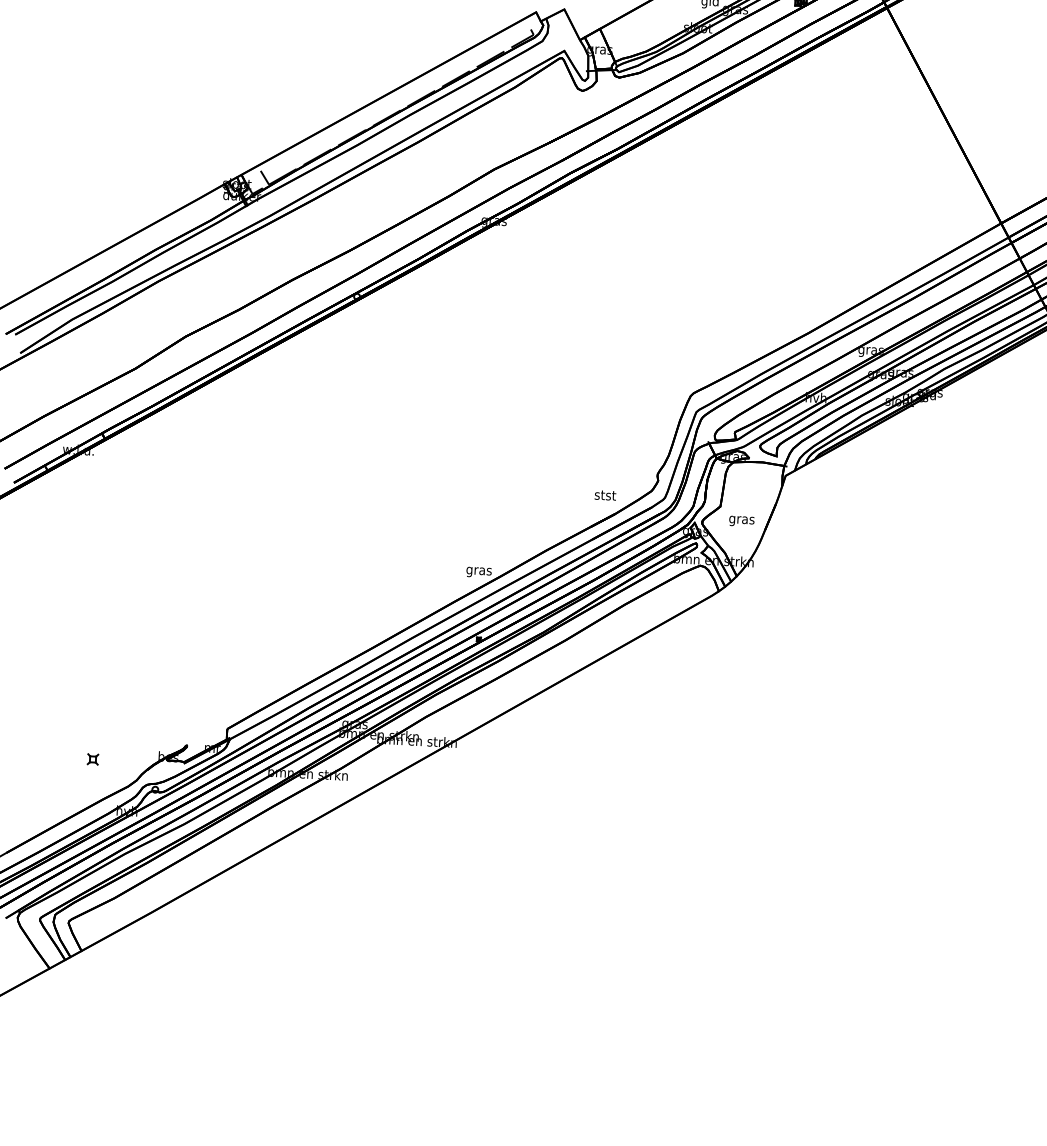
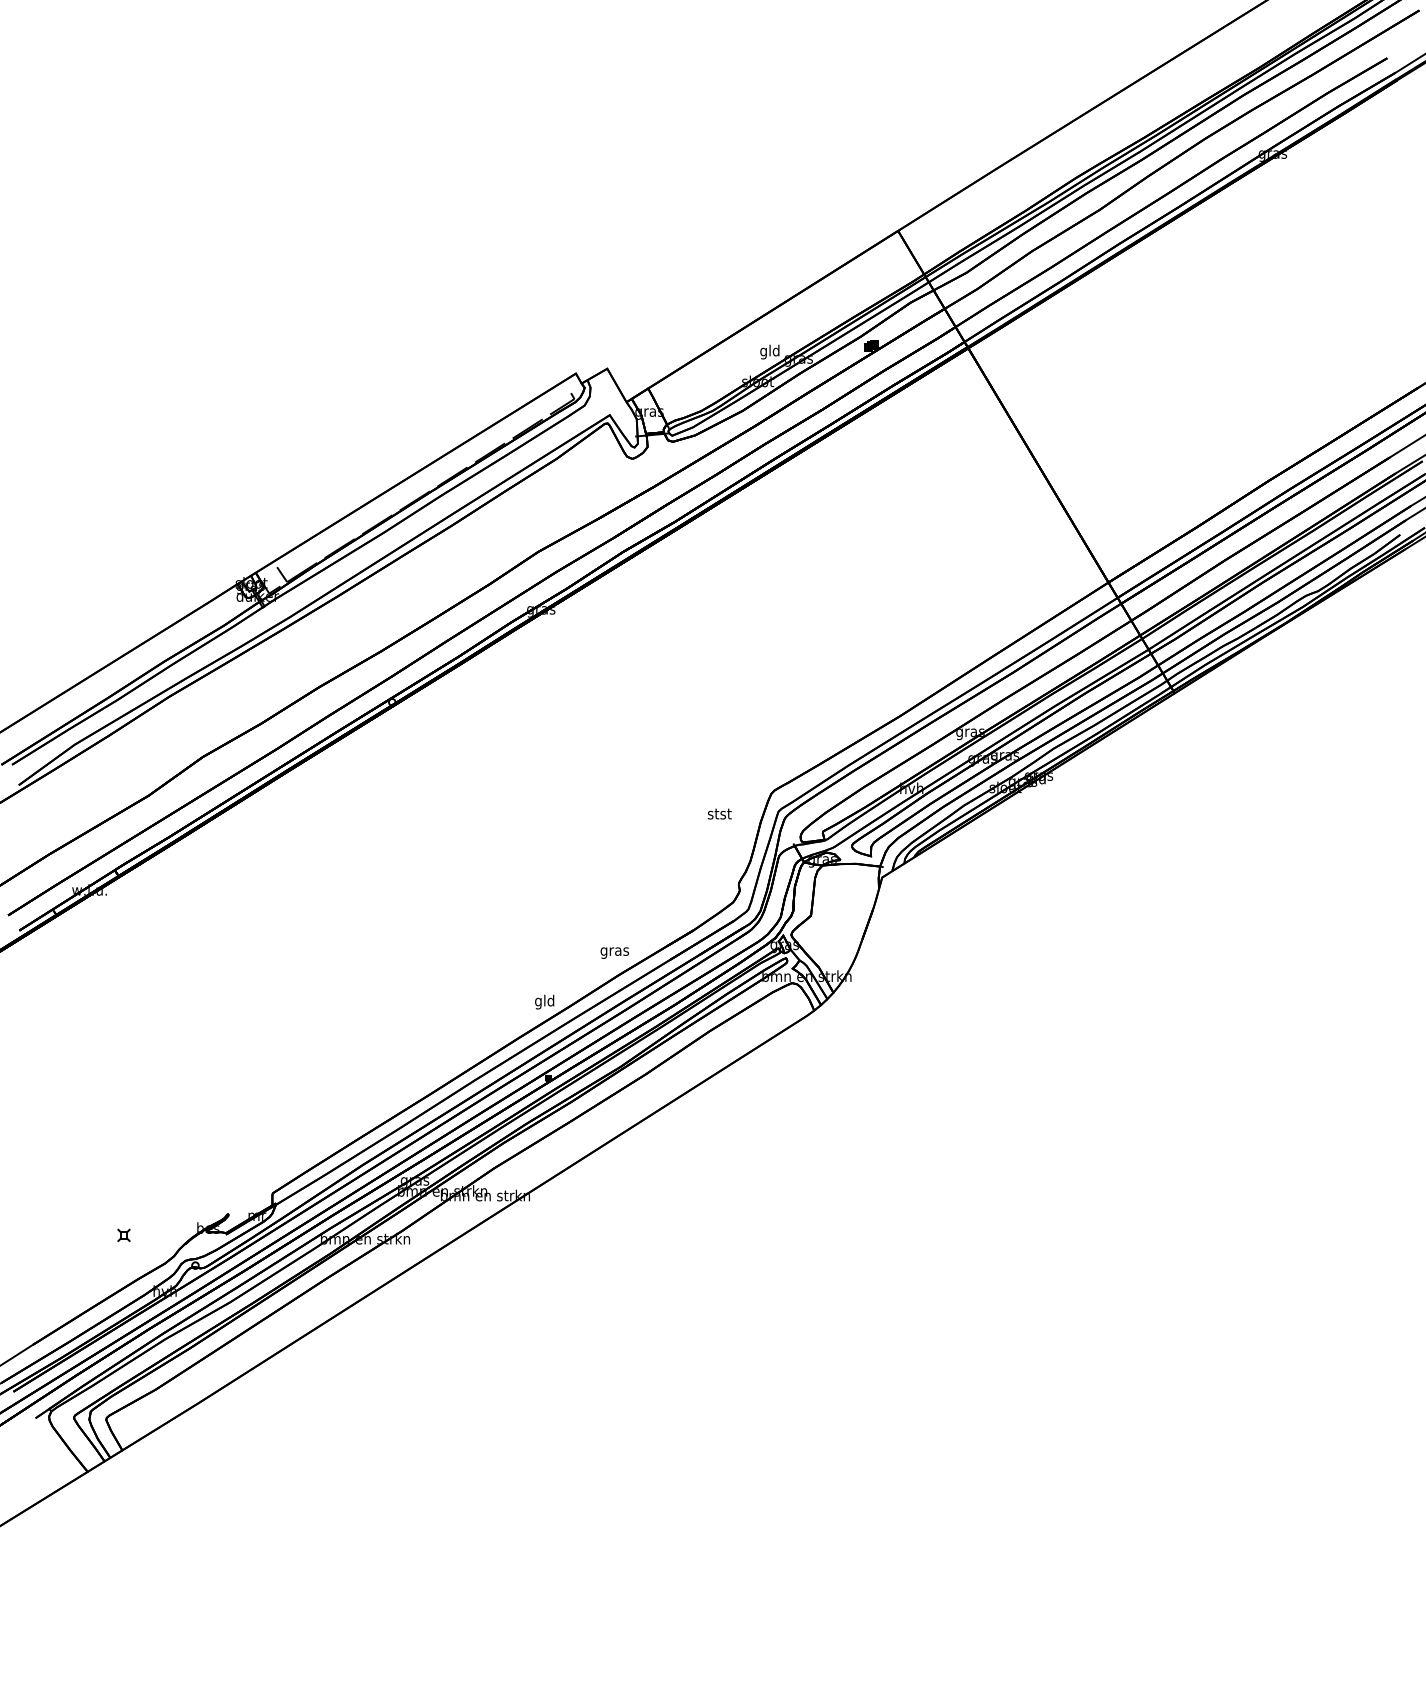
text: (605, 494) -> (719, 813), moved
text: (741, 520) -> (614, 952), moved
text: (478, 570) -> (544, 1001), gras -> gld

